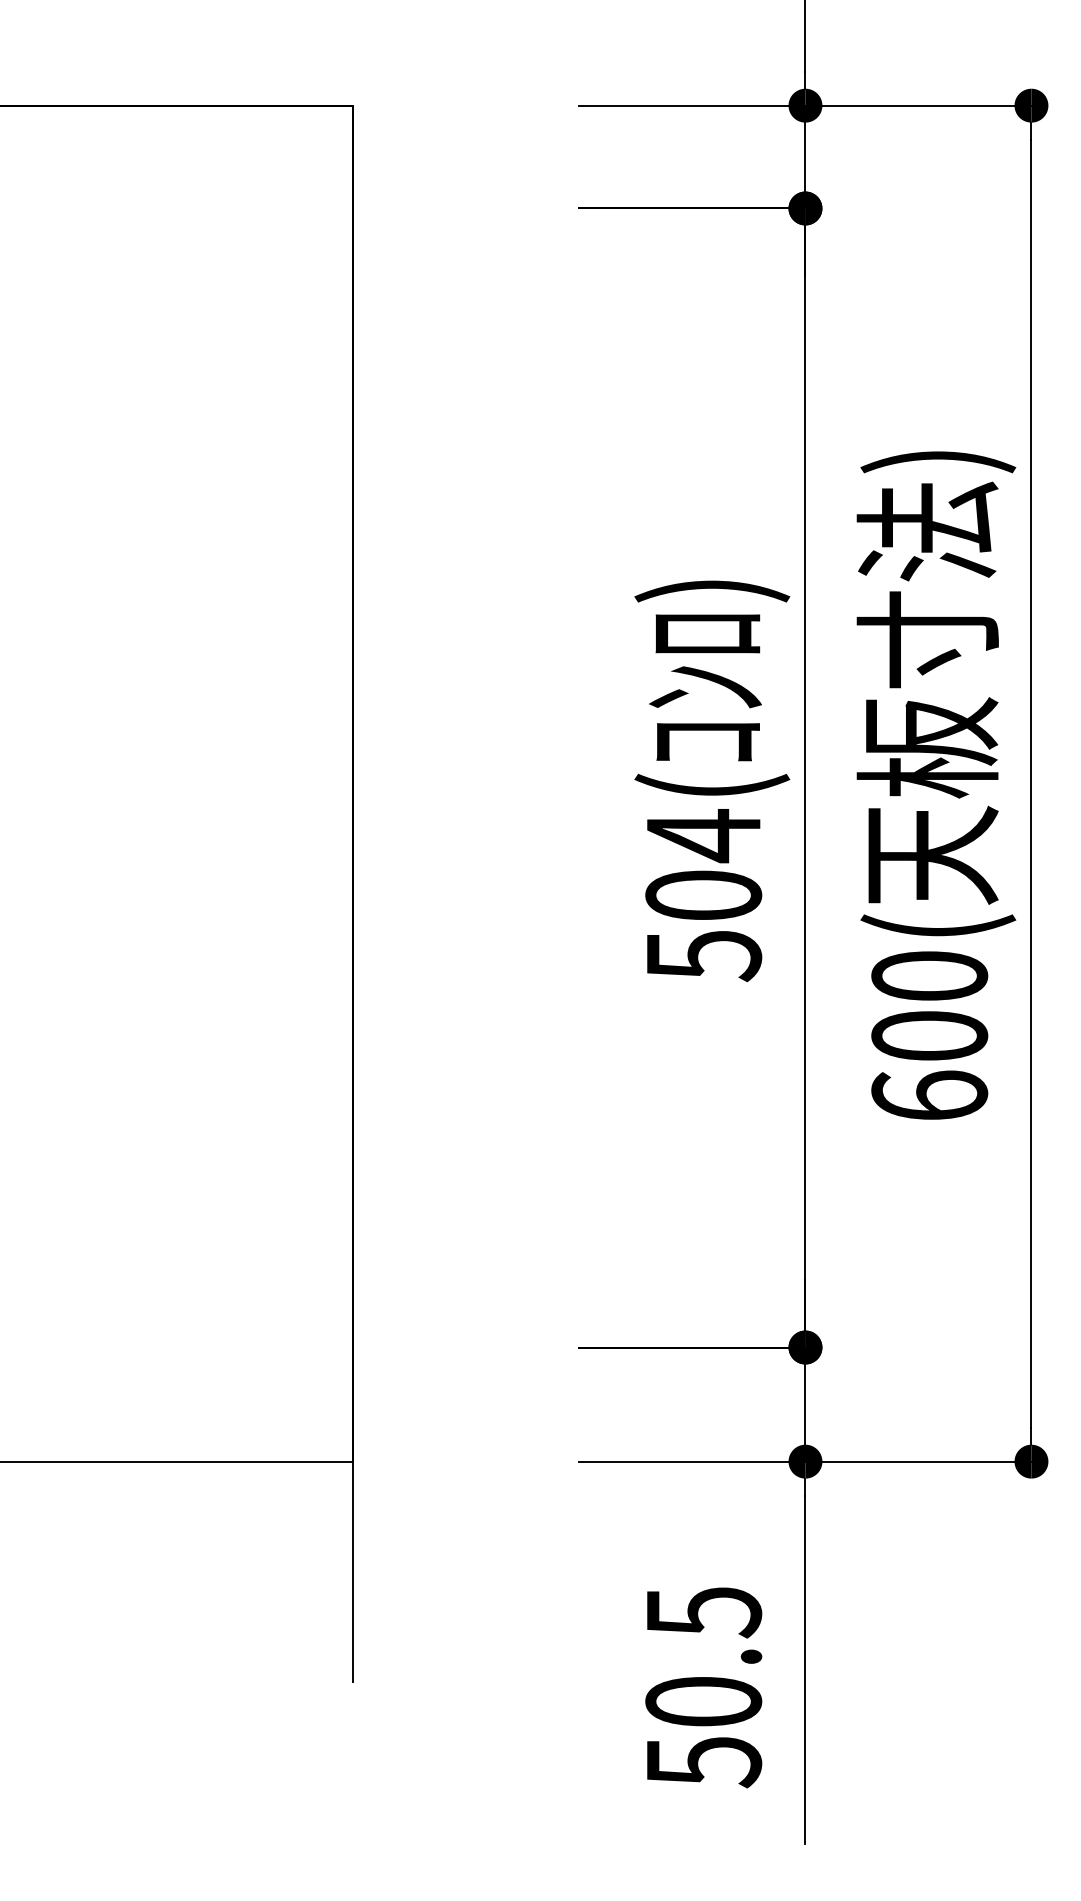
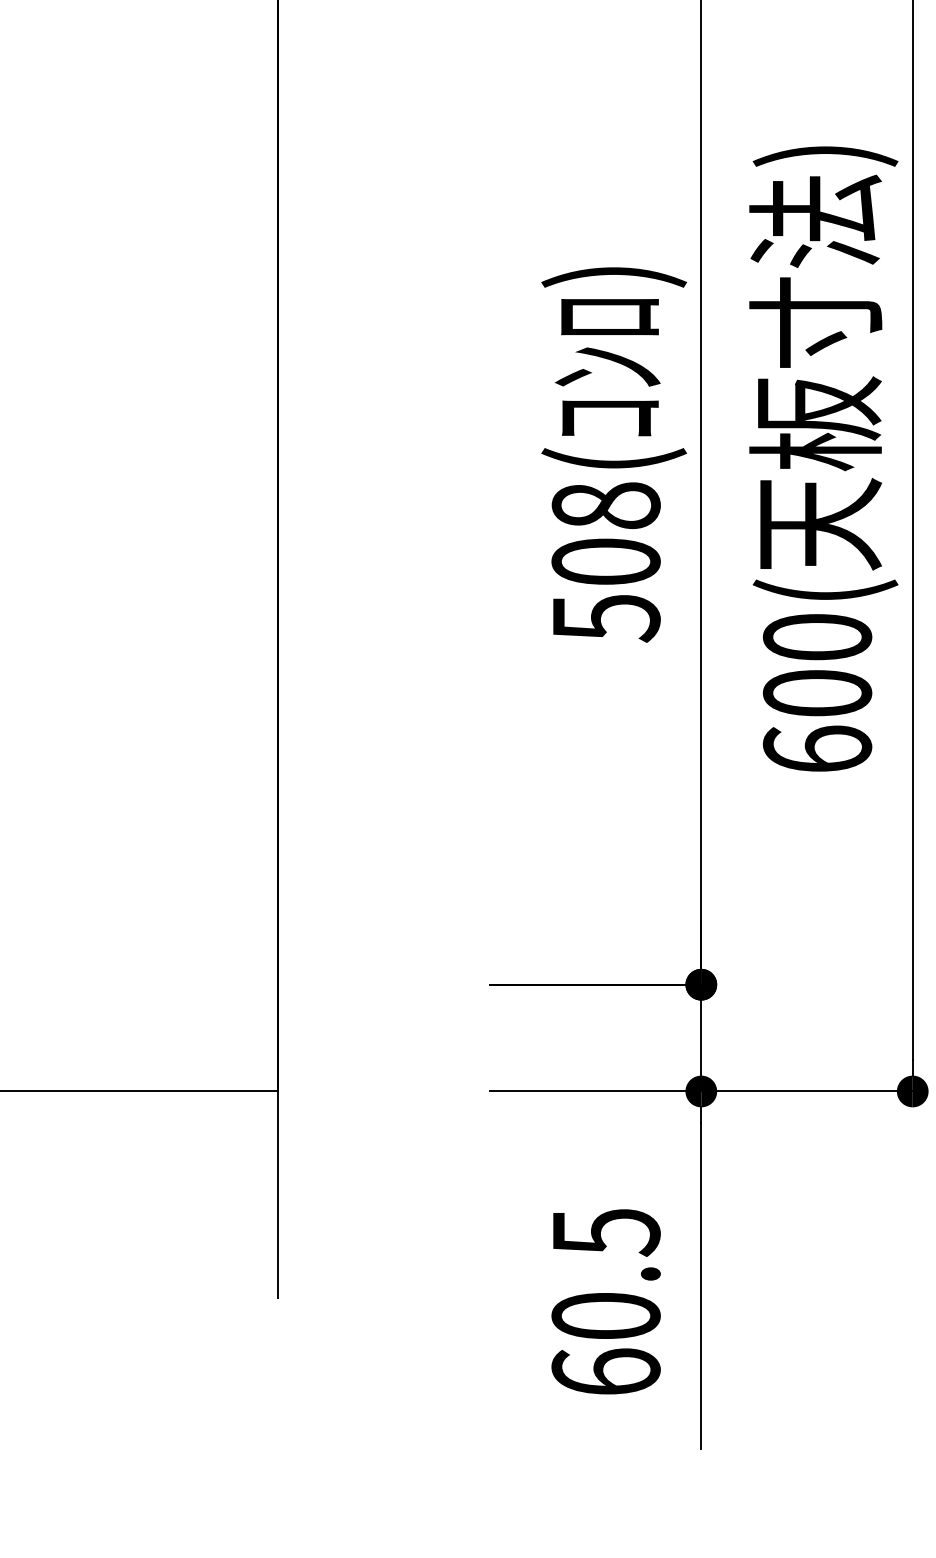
text: (703, 836) -> (605, 506), 504( -> 508(
text: (703, 1762) -> (605, 1372), 50.5 -> 60.5

